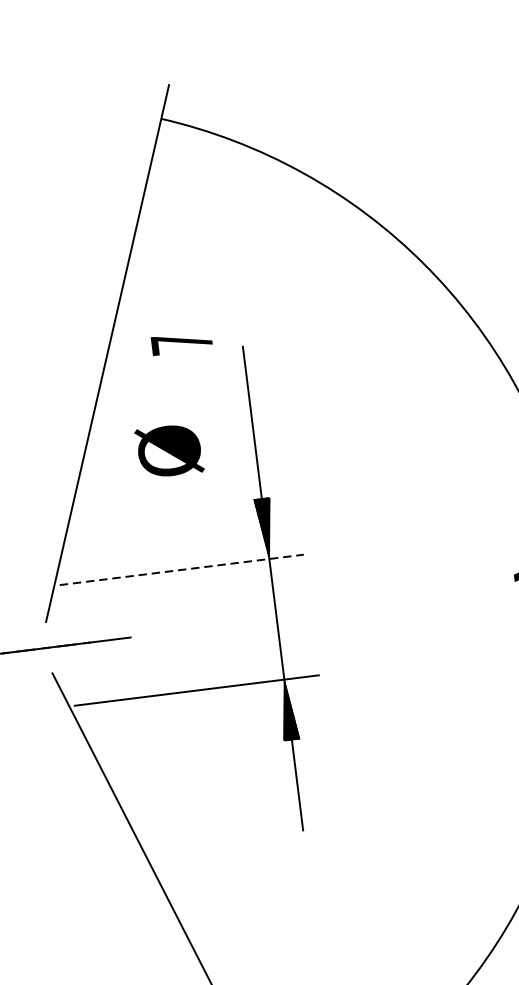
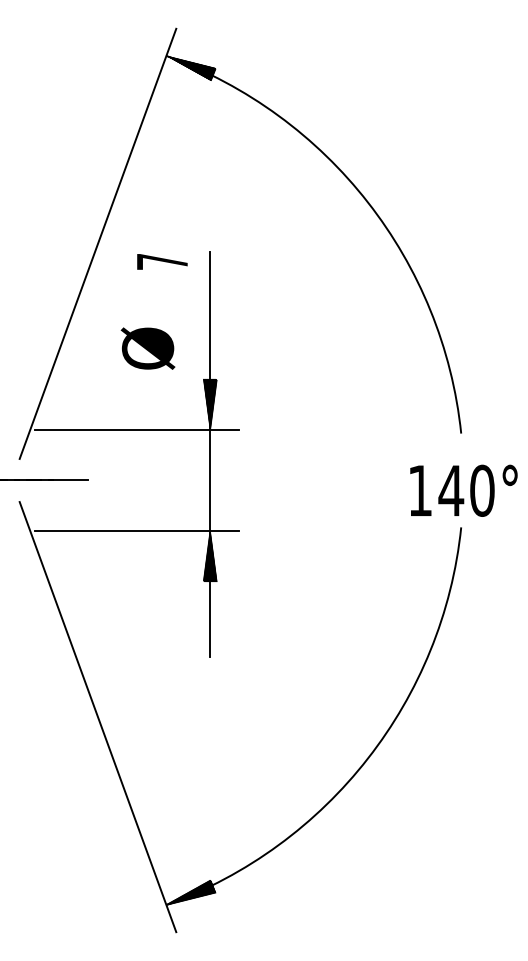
hatch: (191, 129) -> (190, 67), added
text: (182, 342) -> (162, 261), moved
text: (168, 450) -> (147, 348), moved
line: (182, 569) -> (137, 429), dashed -> solid

